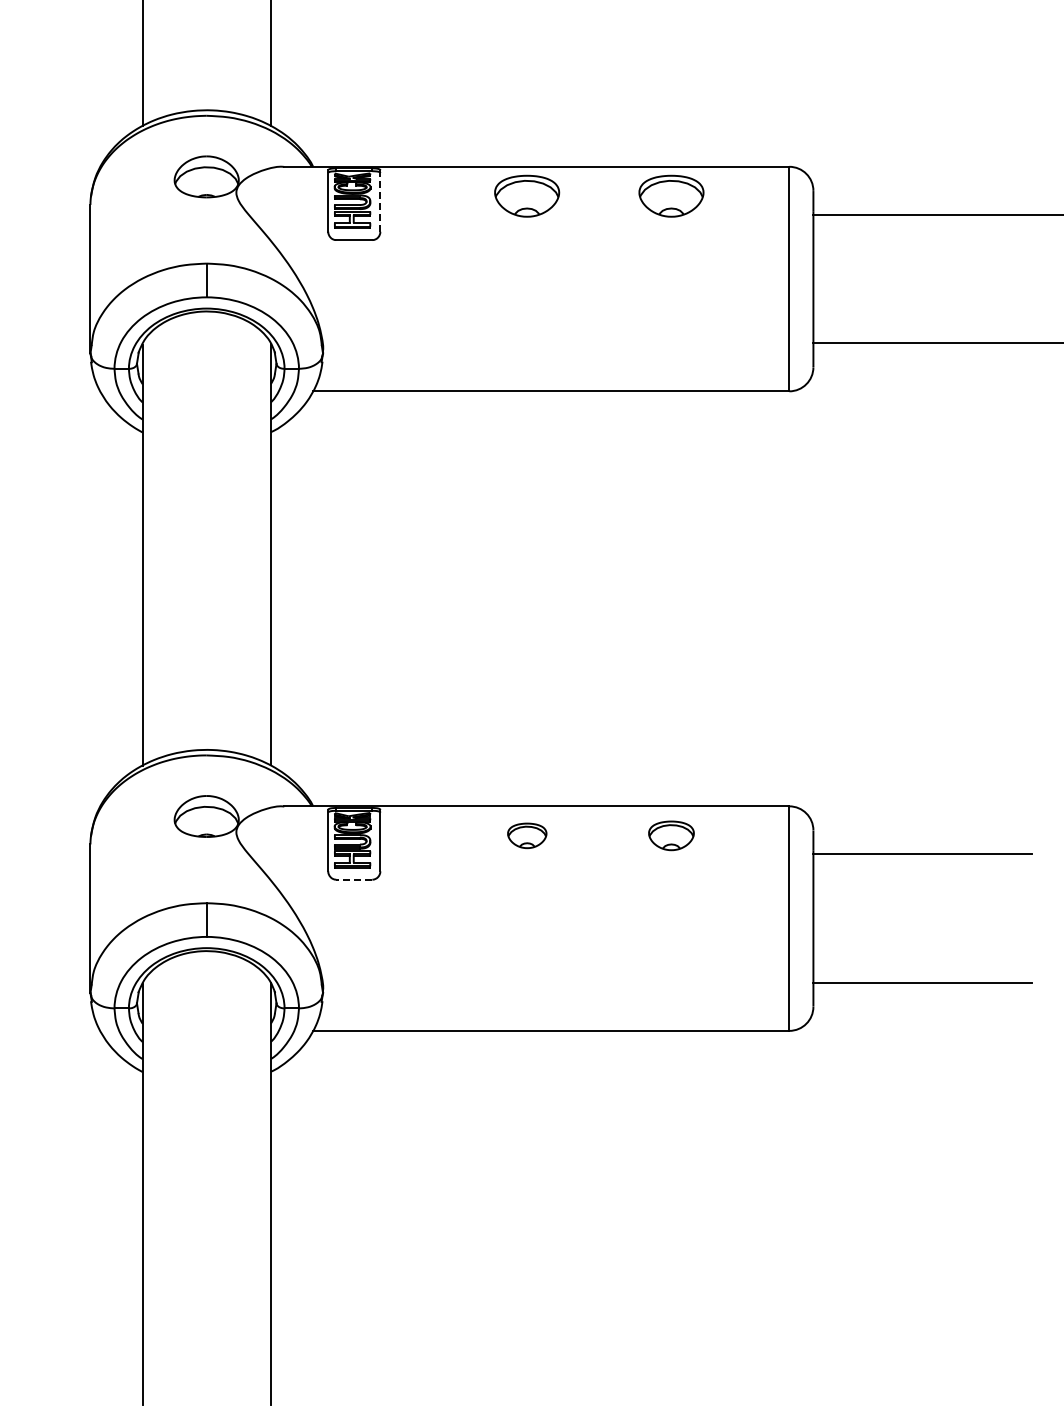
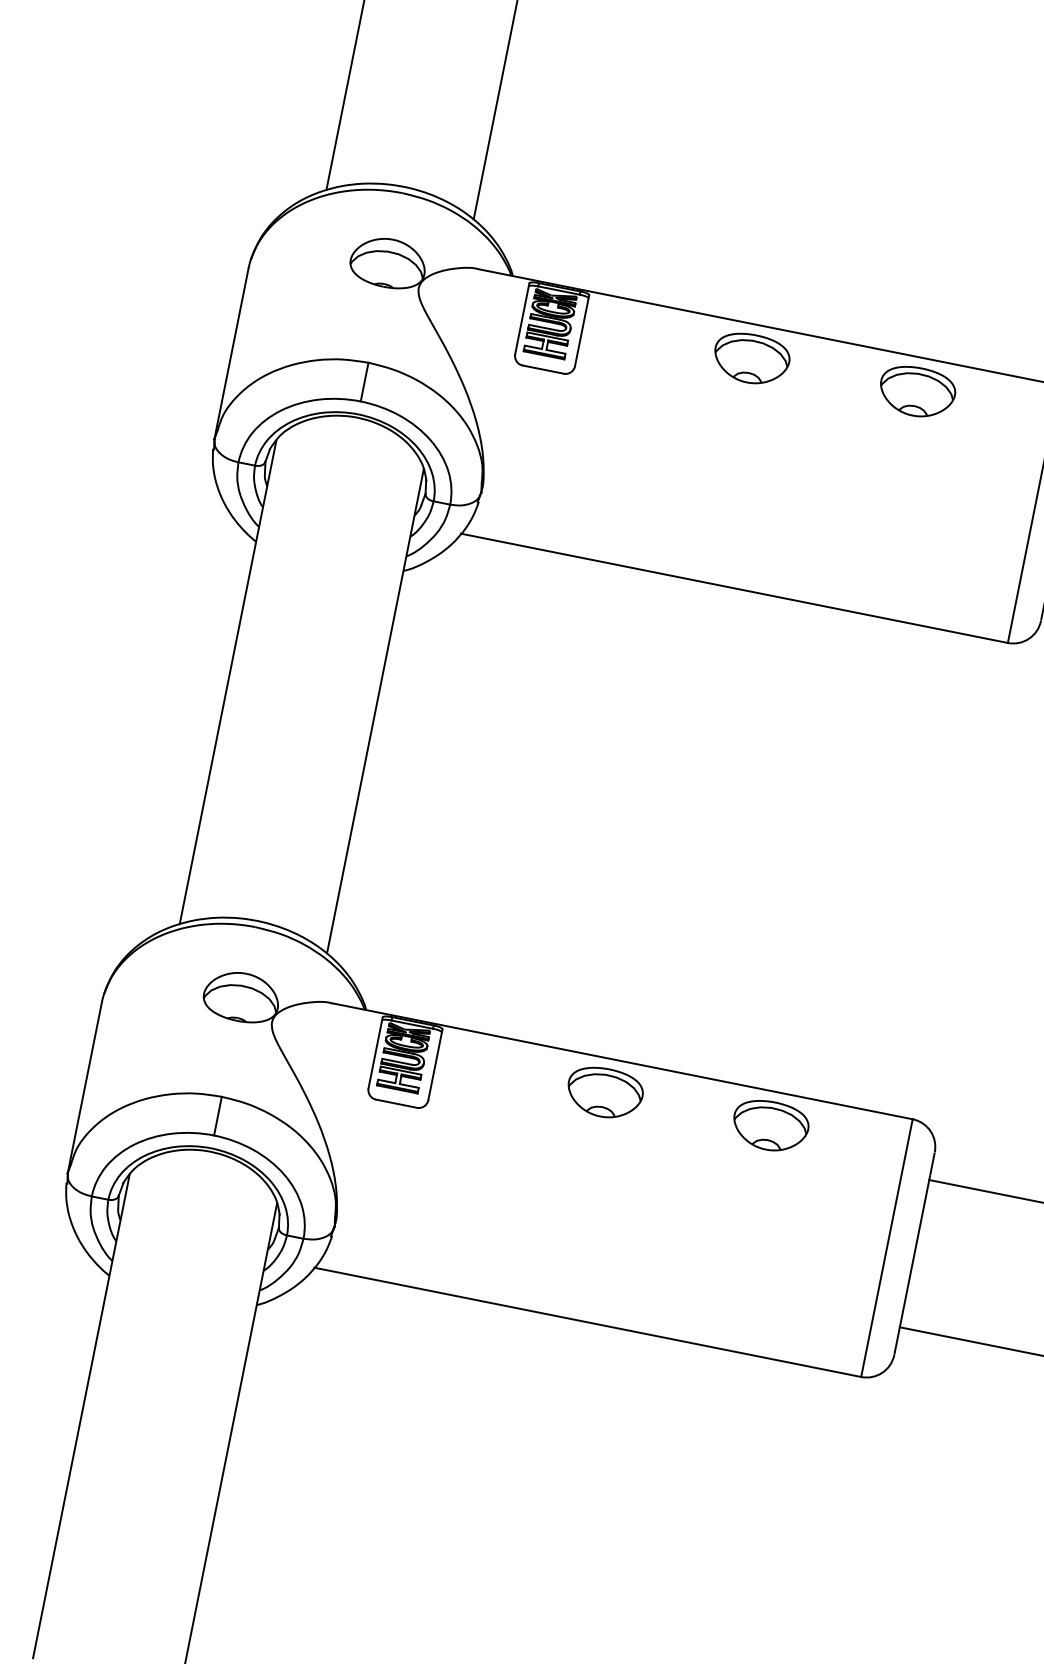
line: (380, 201) -> (582, 331), dashed -> solid
part: (527, 835) -> (605, 1092), size x1.67
part: (671, 835) -> (770, 1125), size x1.43
line: (353, 879) -> (395, 1103), dashed -> solid

